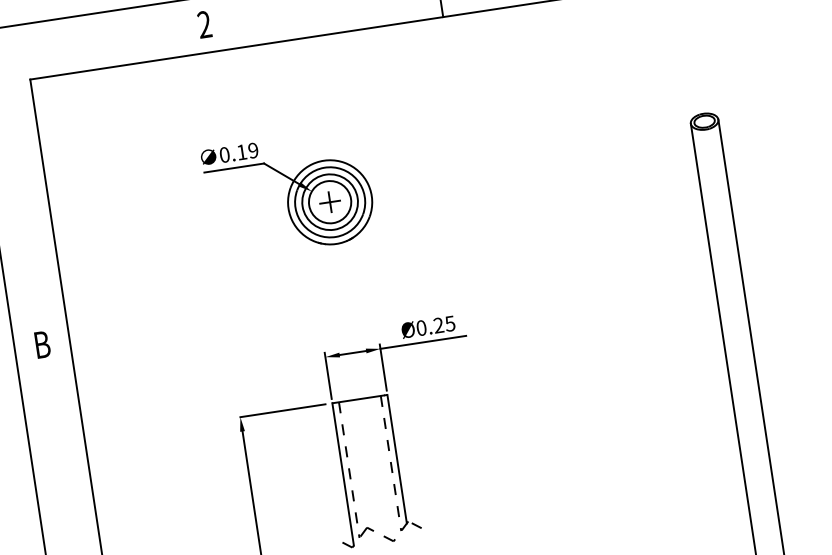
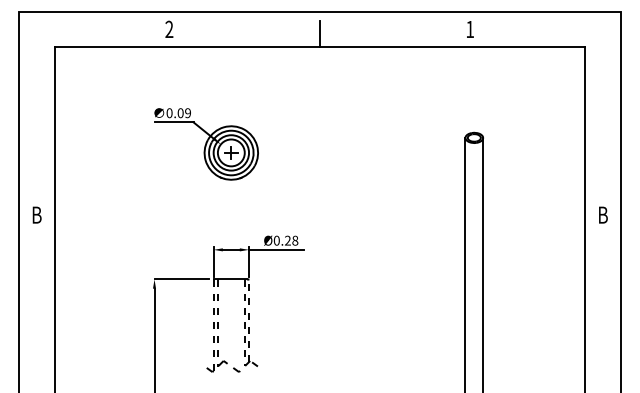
text: (241, 152) -> (180, 113), 0.19 -> 0.09
text: (450, 323) -> (295, 240), Ø0.25 -> Ø0.28
line: (397, 458) -> (249, 320), solid -> dashed
line: (342, 474) -> (213, 325), solid -> dashed

